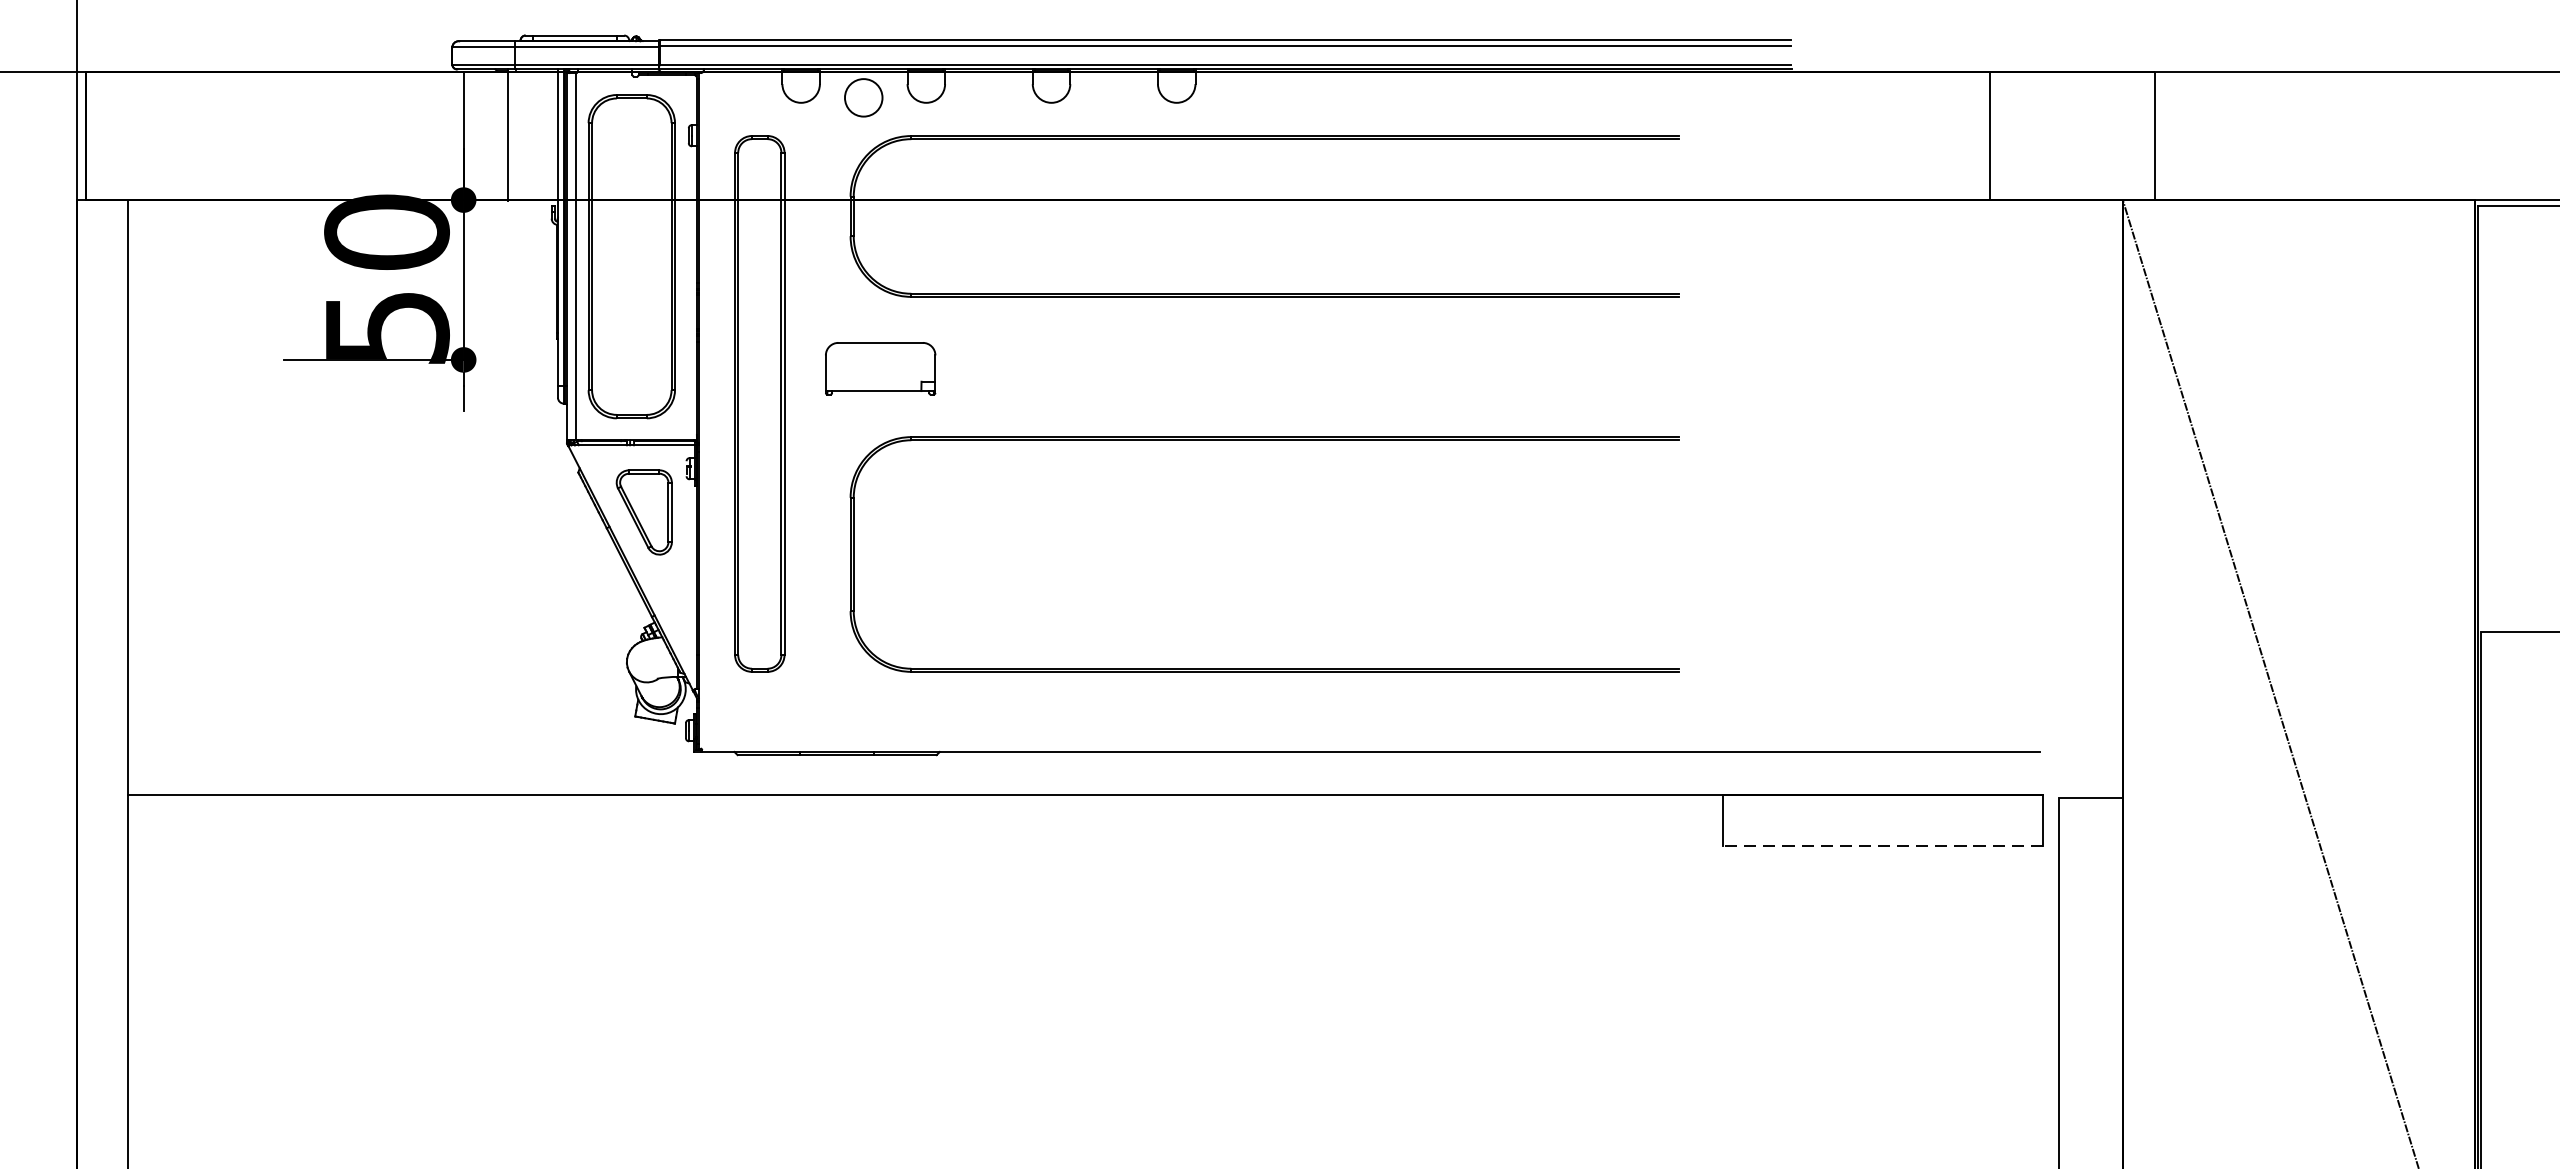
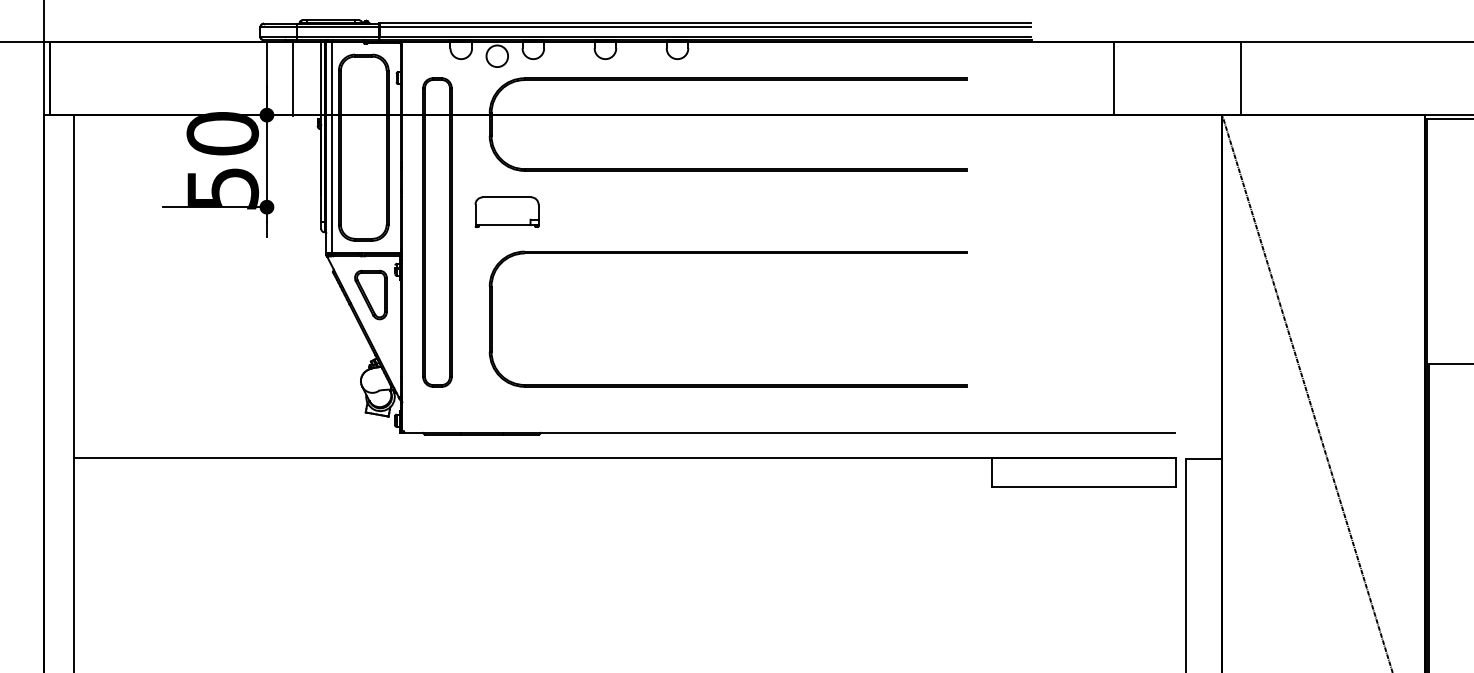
line: (1989, 136) -> (1113, 78), moved
line: (1881, 846) -> (1083, 487), dashed -> solid

